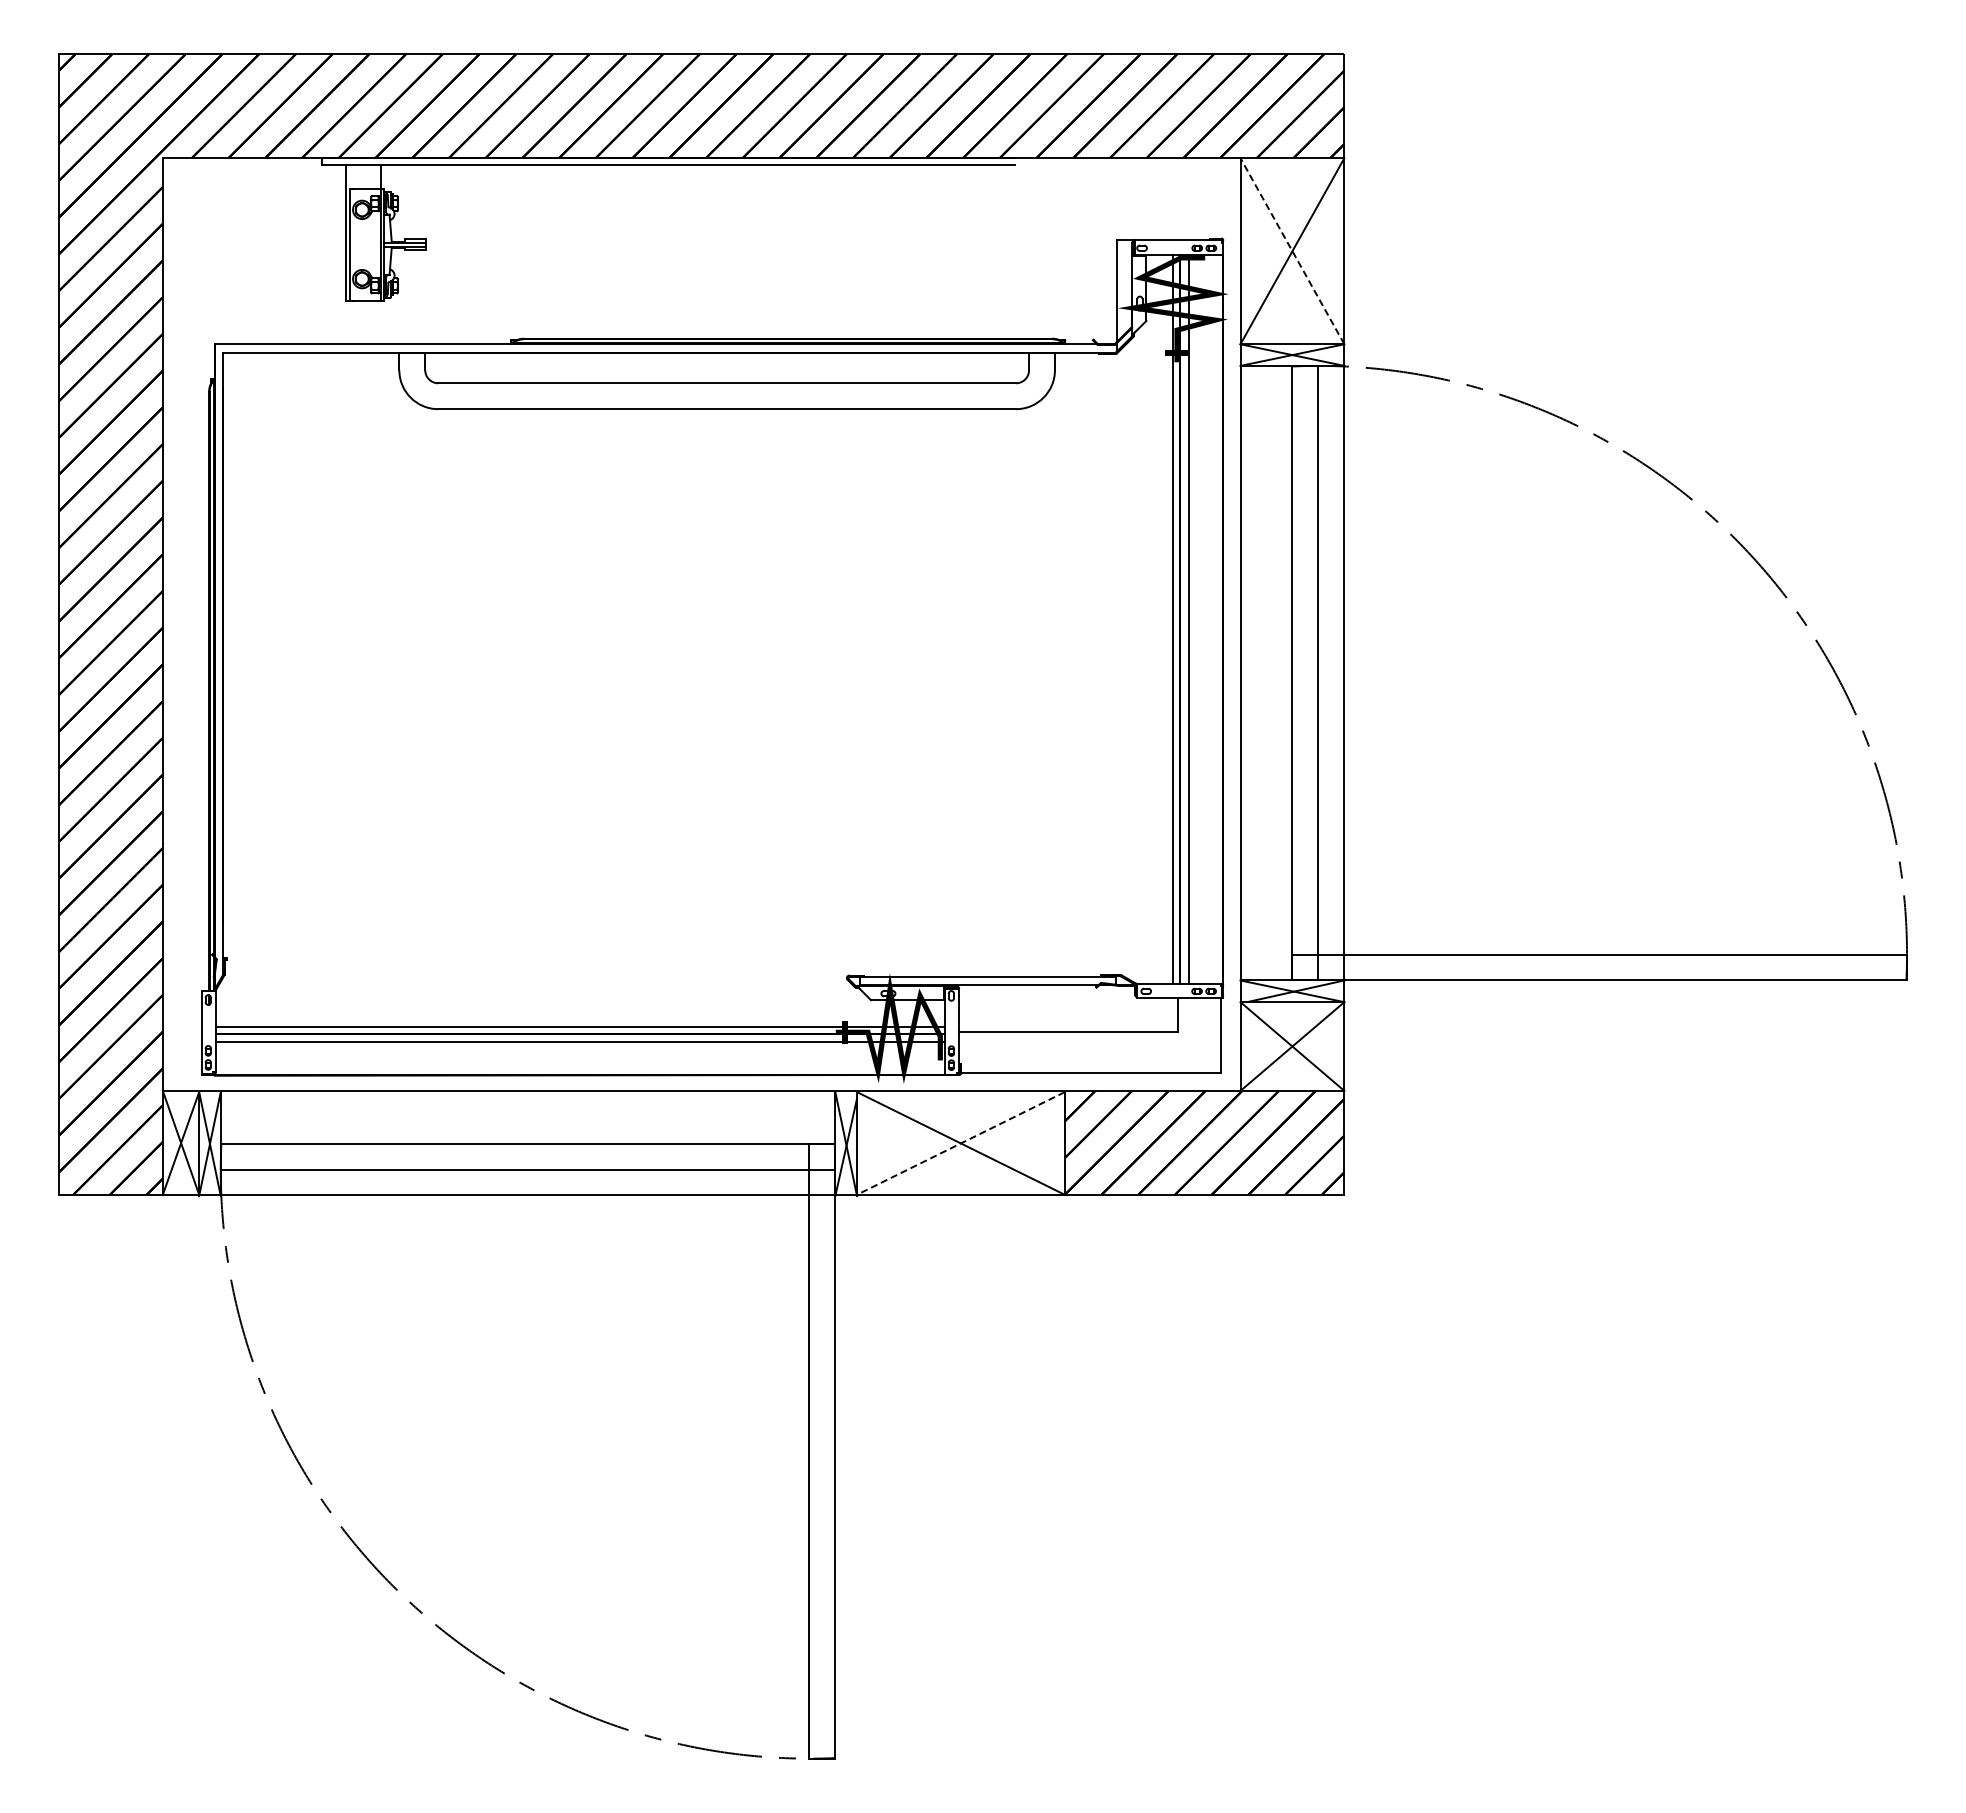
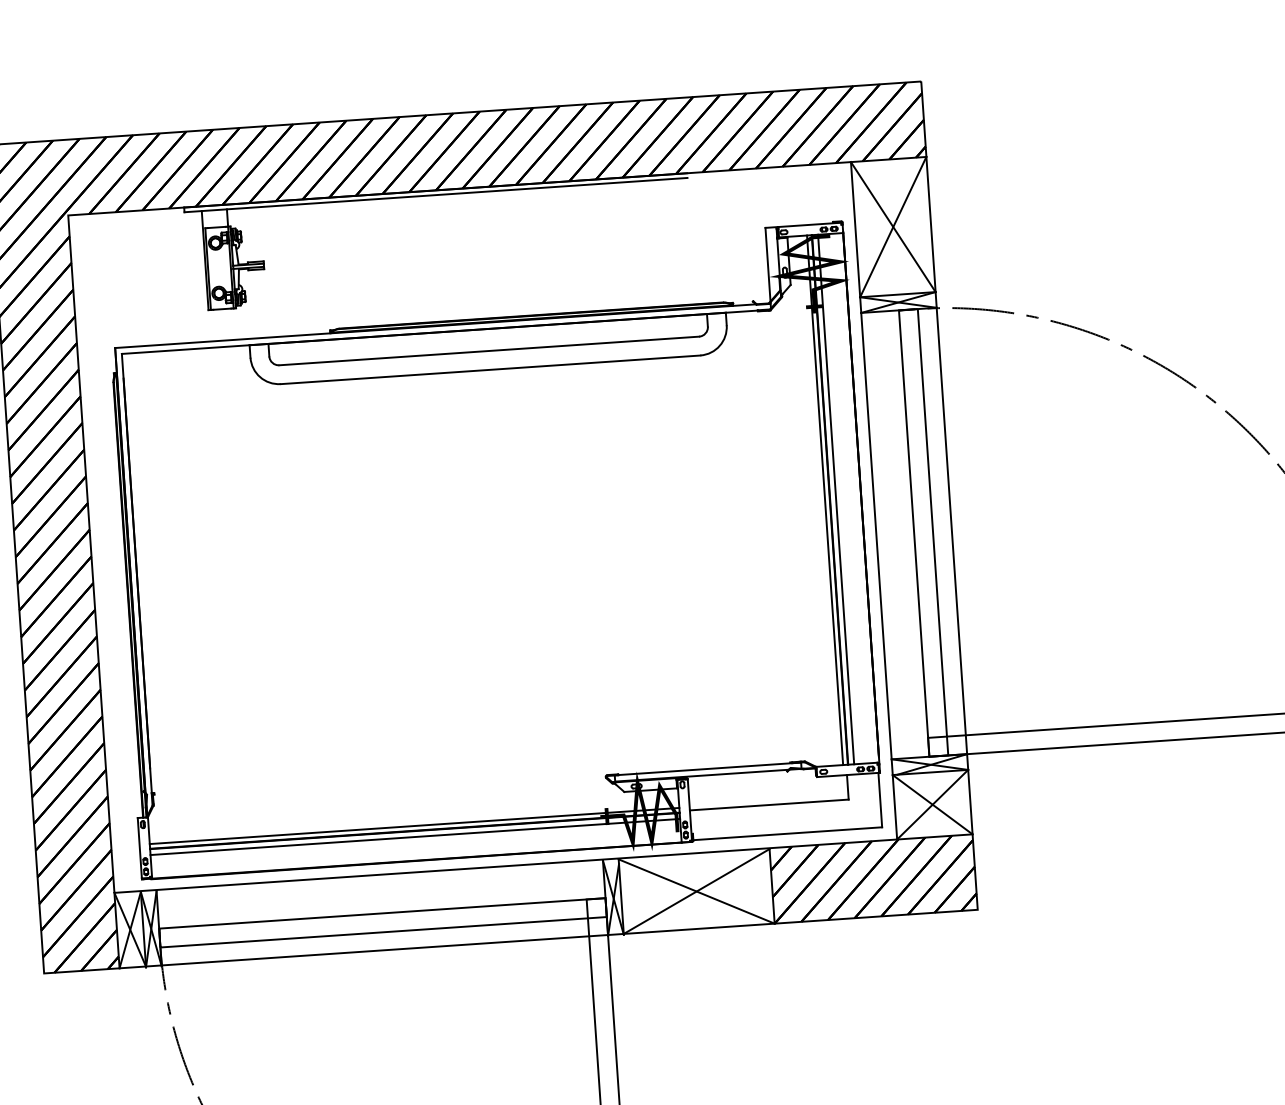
line: (1292, 251) -> (893, 227), dashed -> solid
line: (960, 1143) -> (696, 891), dashed -> solid

